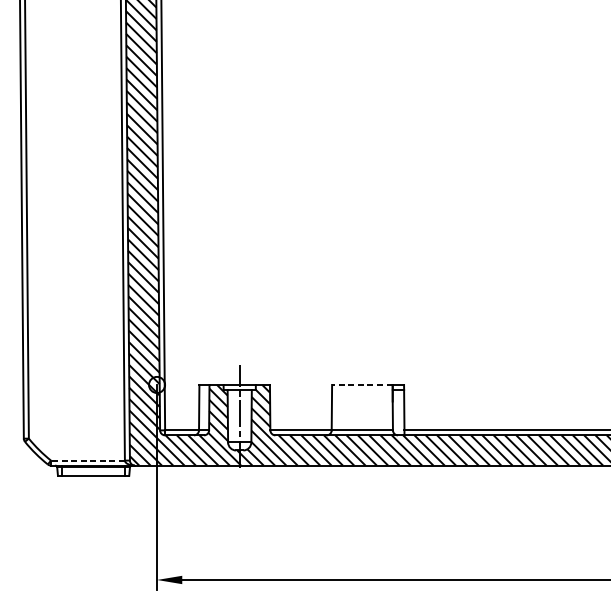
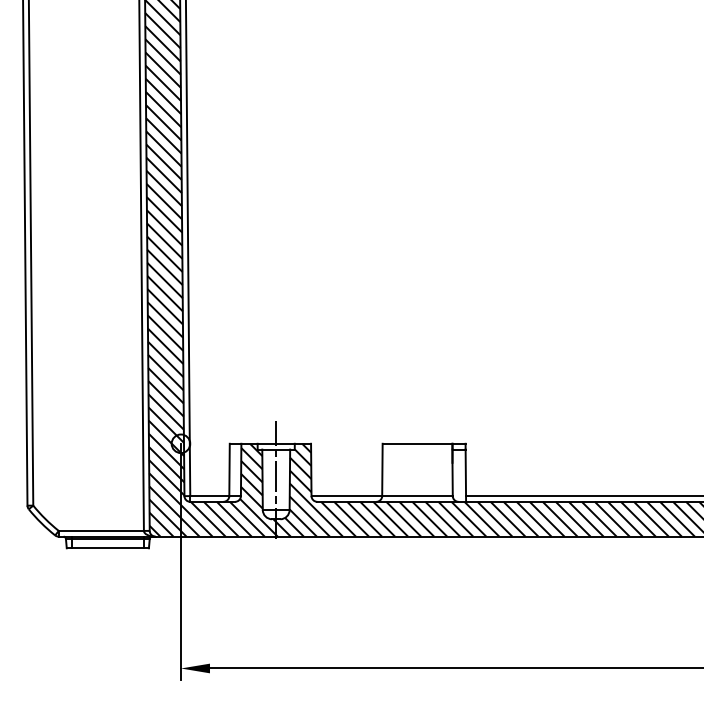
line: (362, 384) -> (417, 443), dashed -> solid
line: (88, 460) -> (101, 530), dashed -> solid

